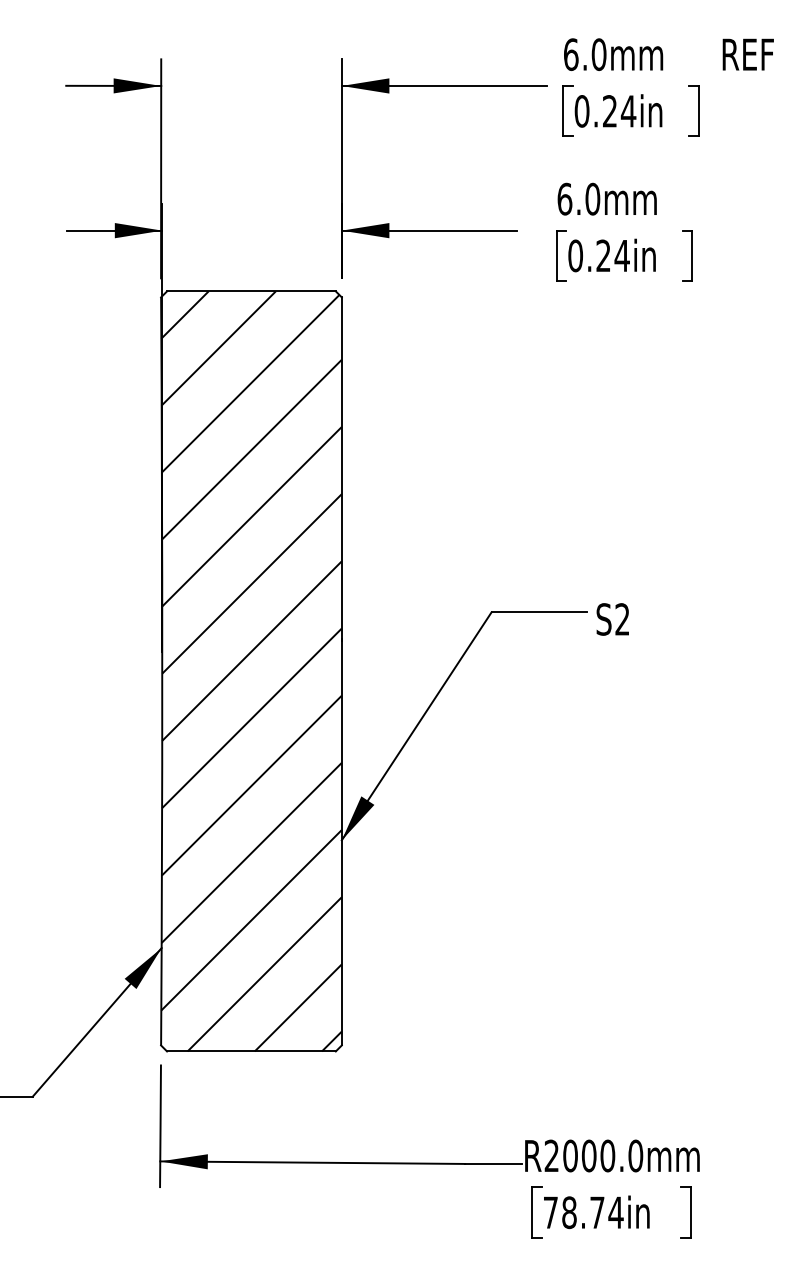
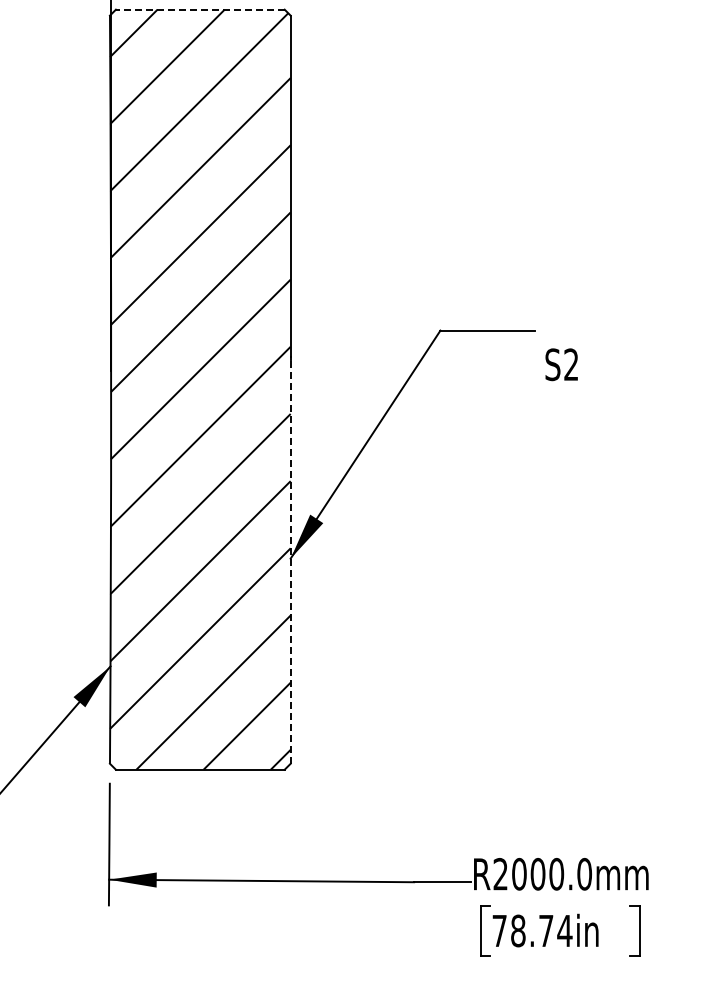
line: (250, 291) -> (199, 9), solid -> dashed
text: (612, 619) -> (561, 364), moved
line: (341, 843) -> (290, 561), solid -> dashed

